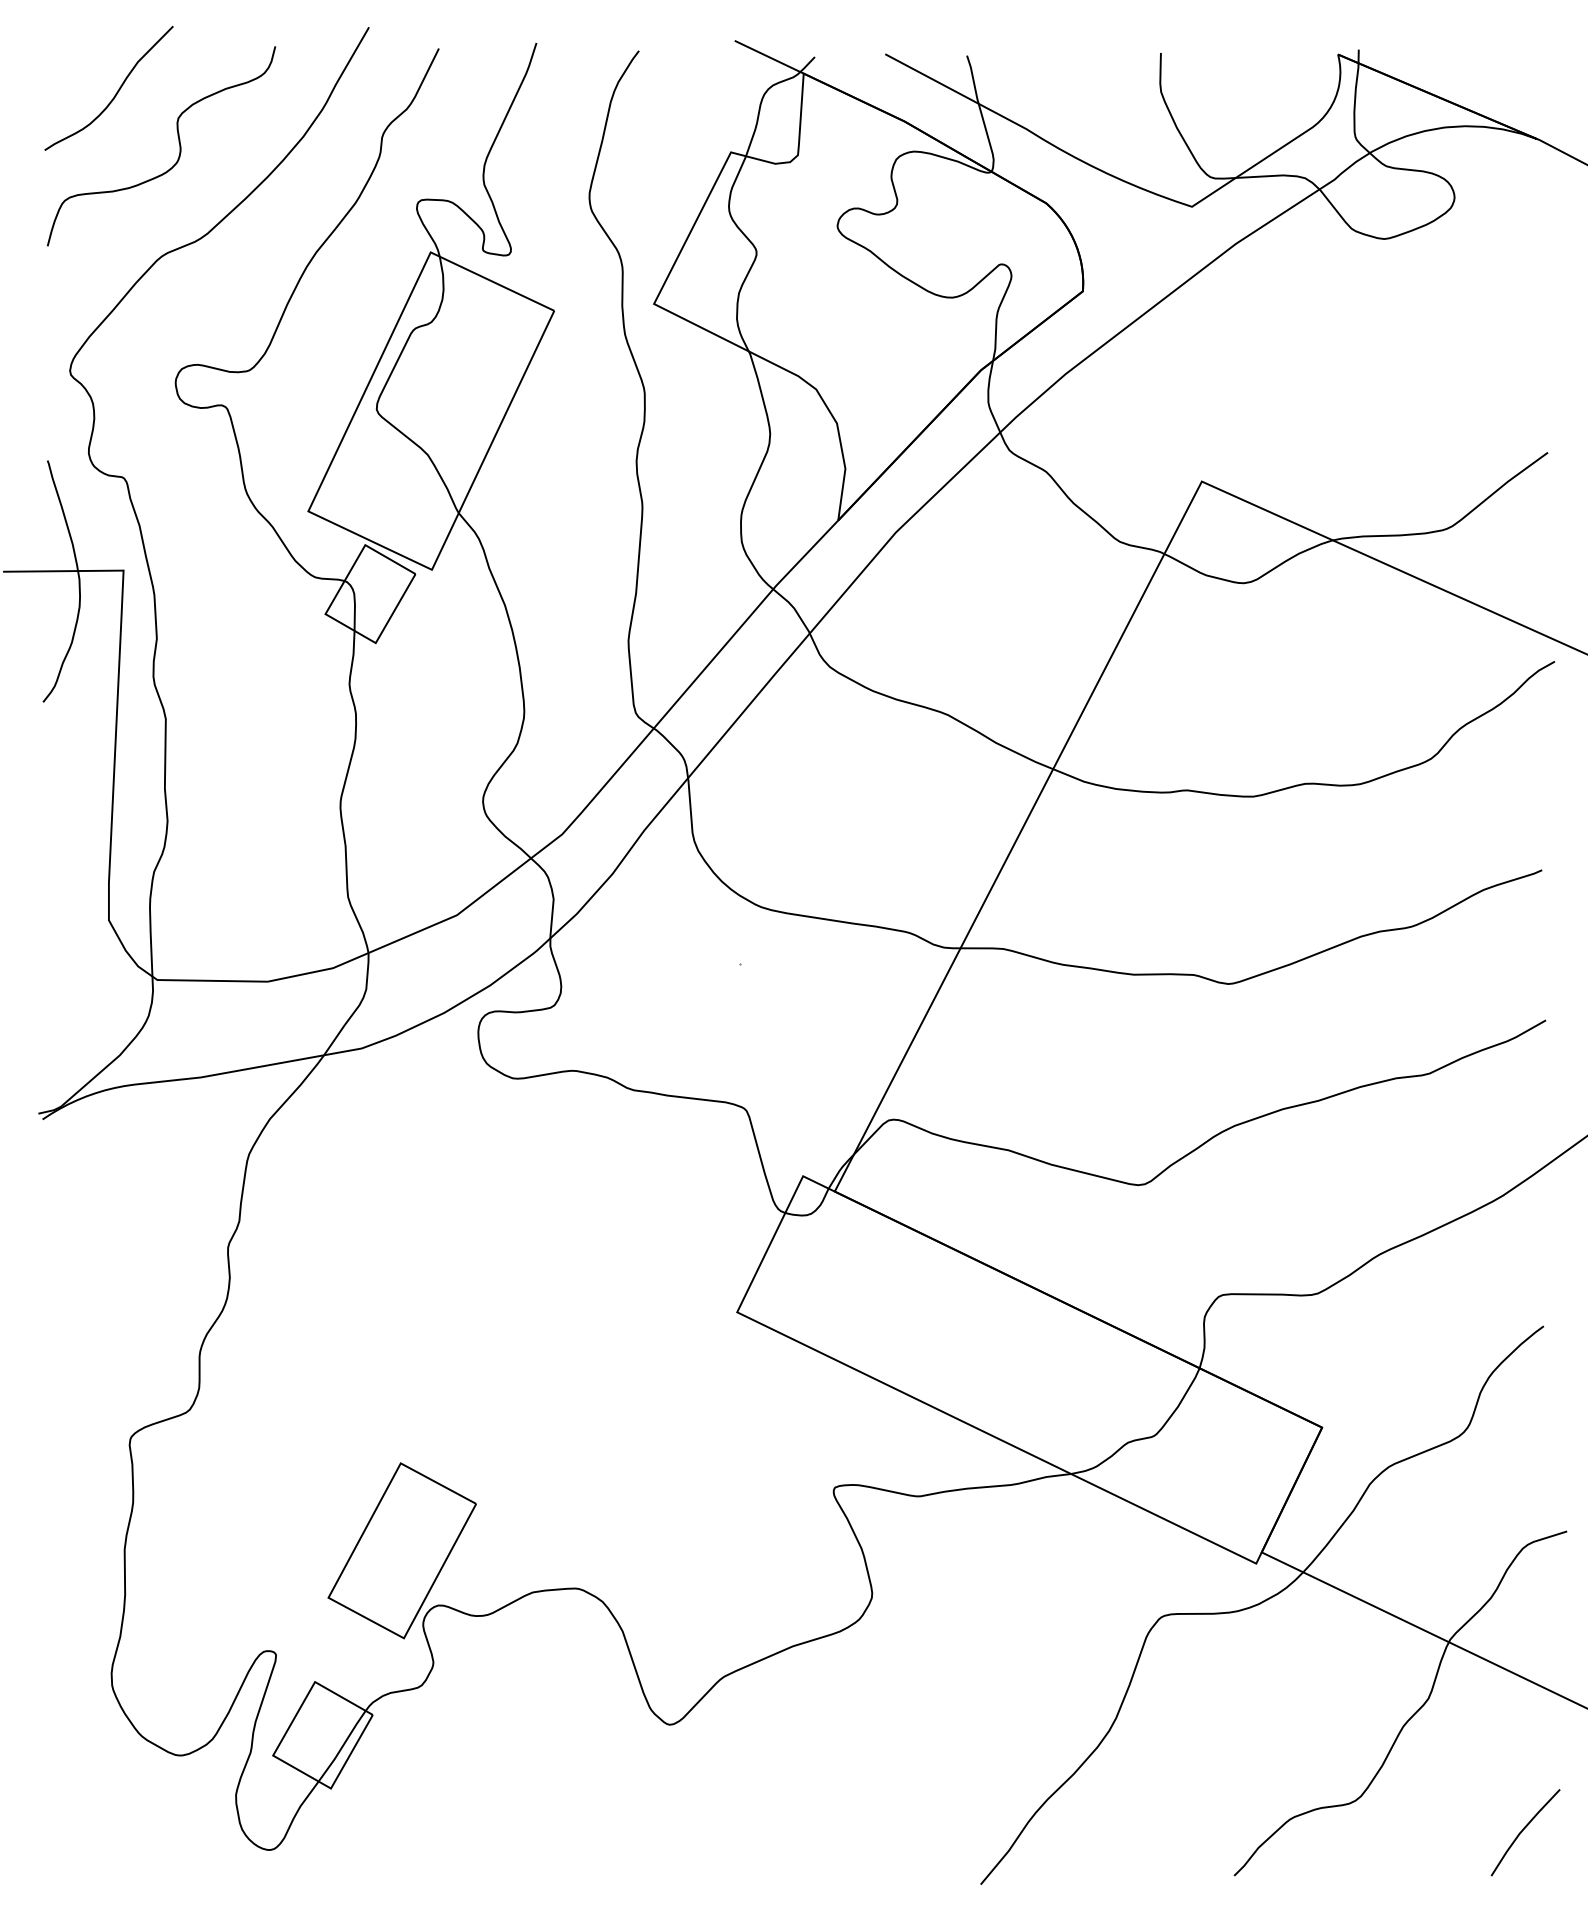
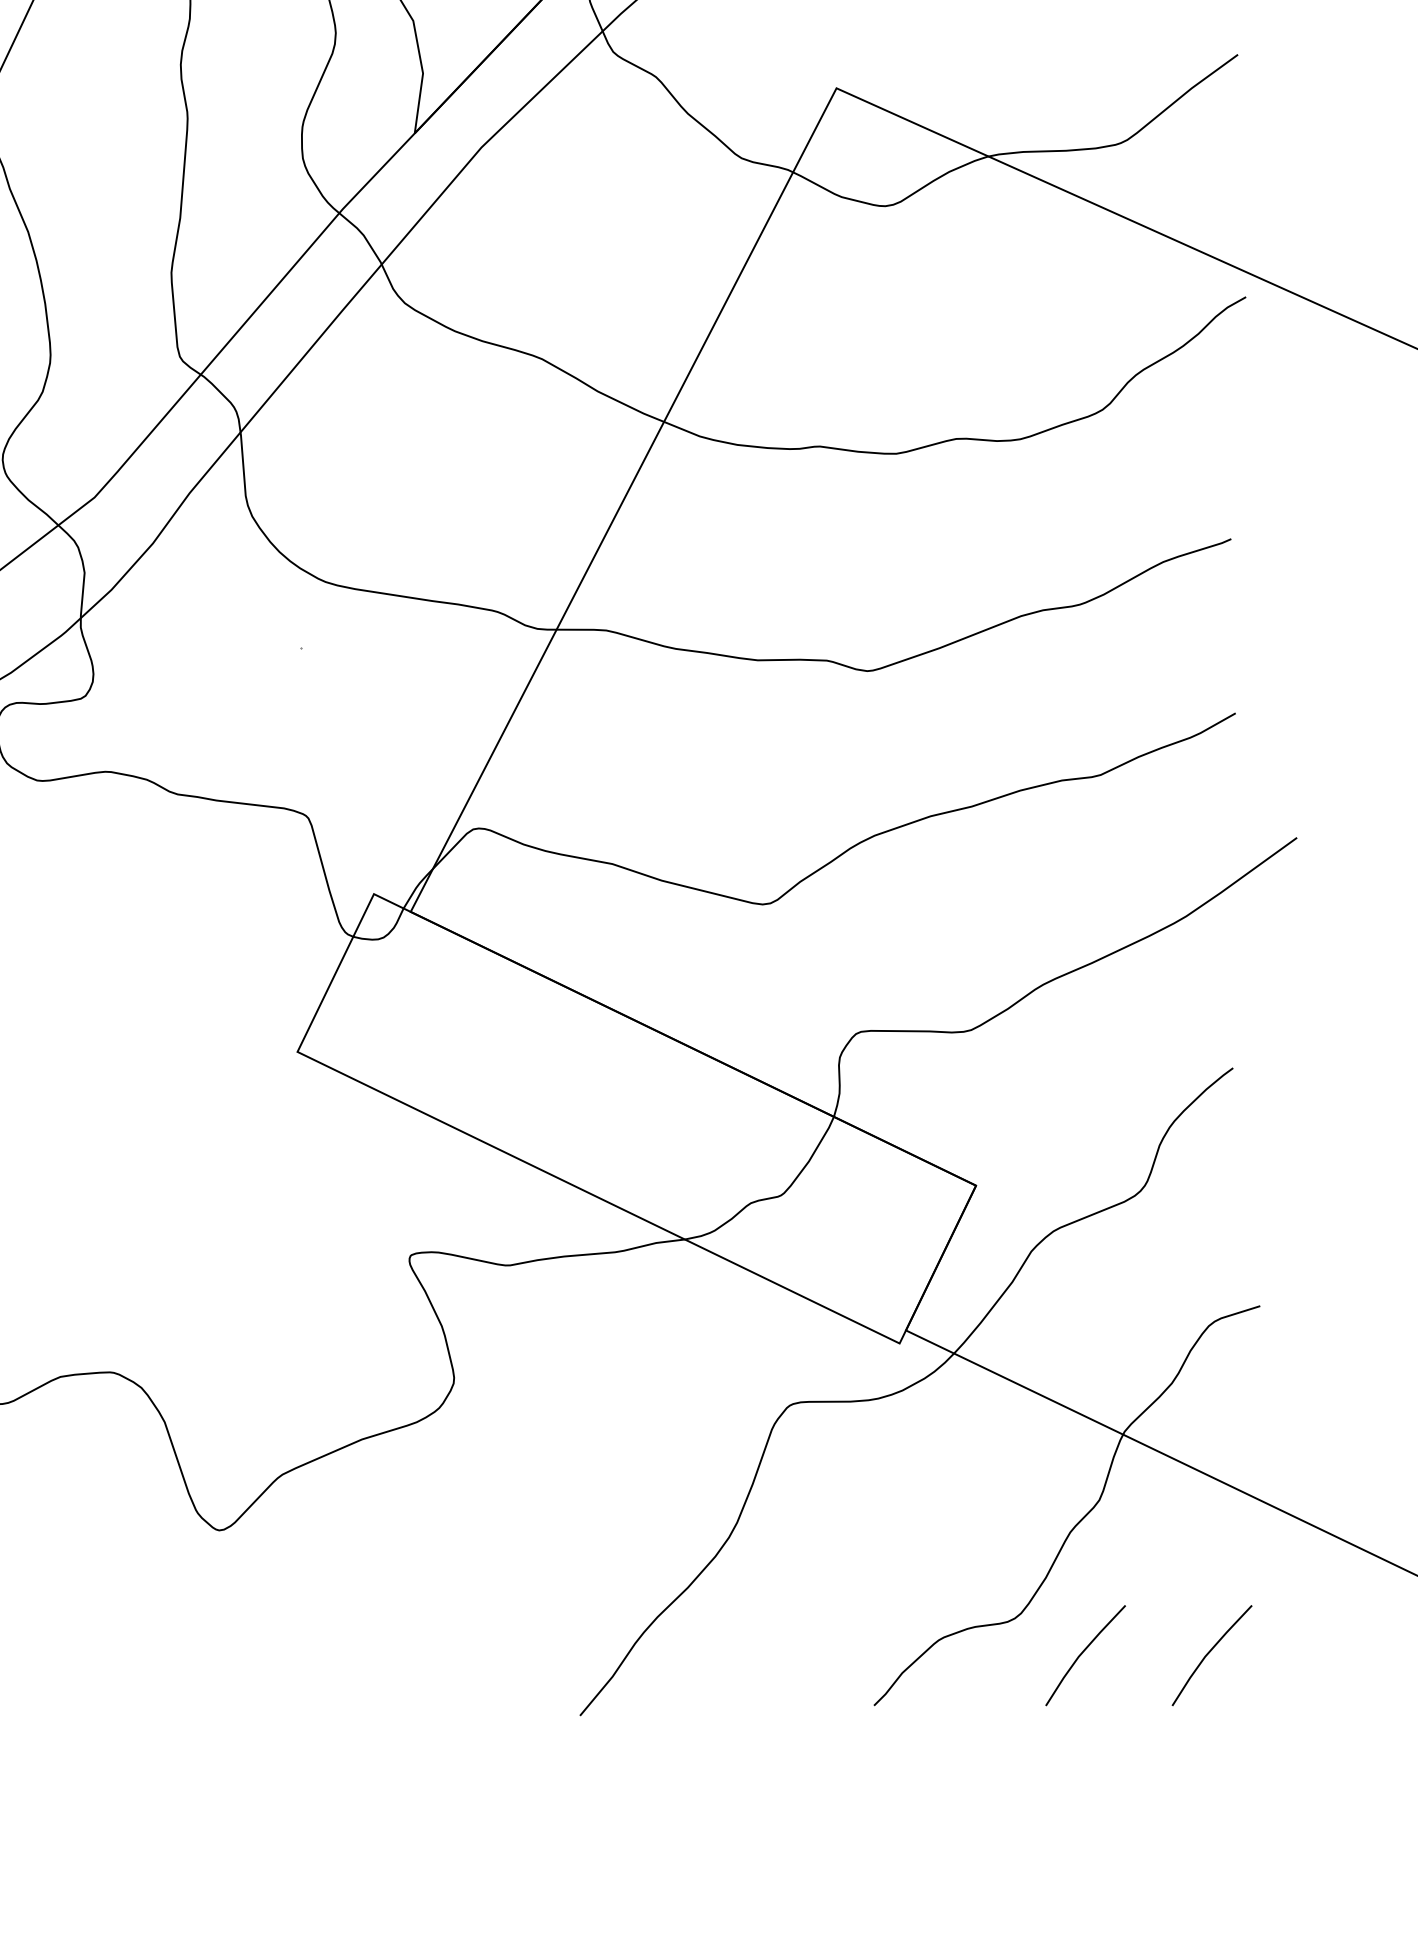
line: (1414, 1830) -> (1083, 1653), added

